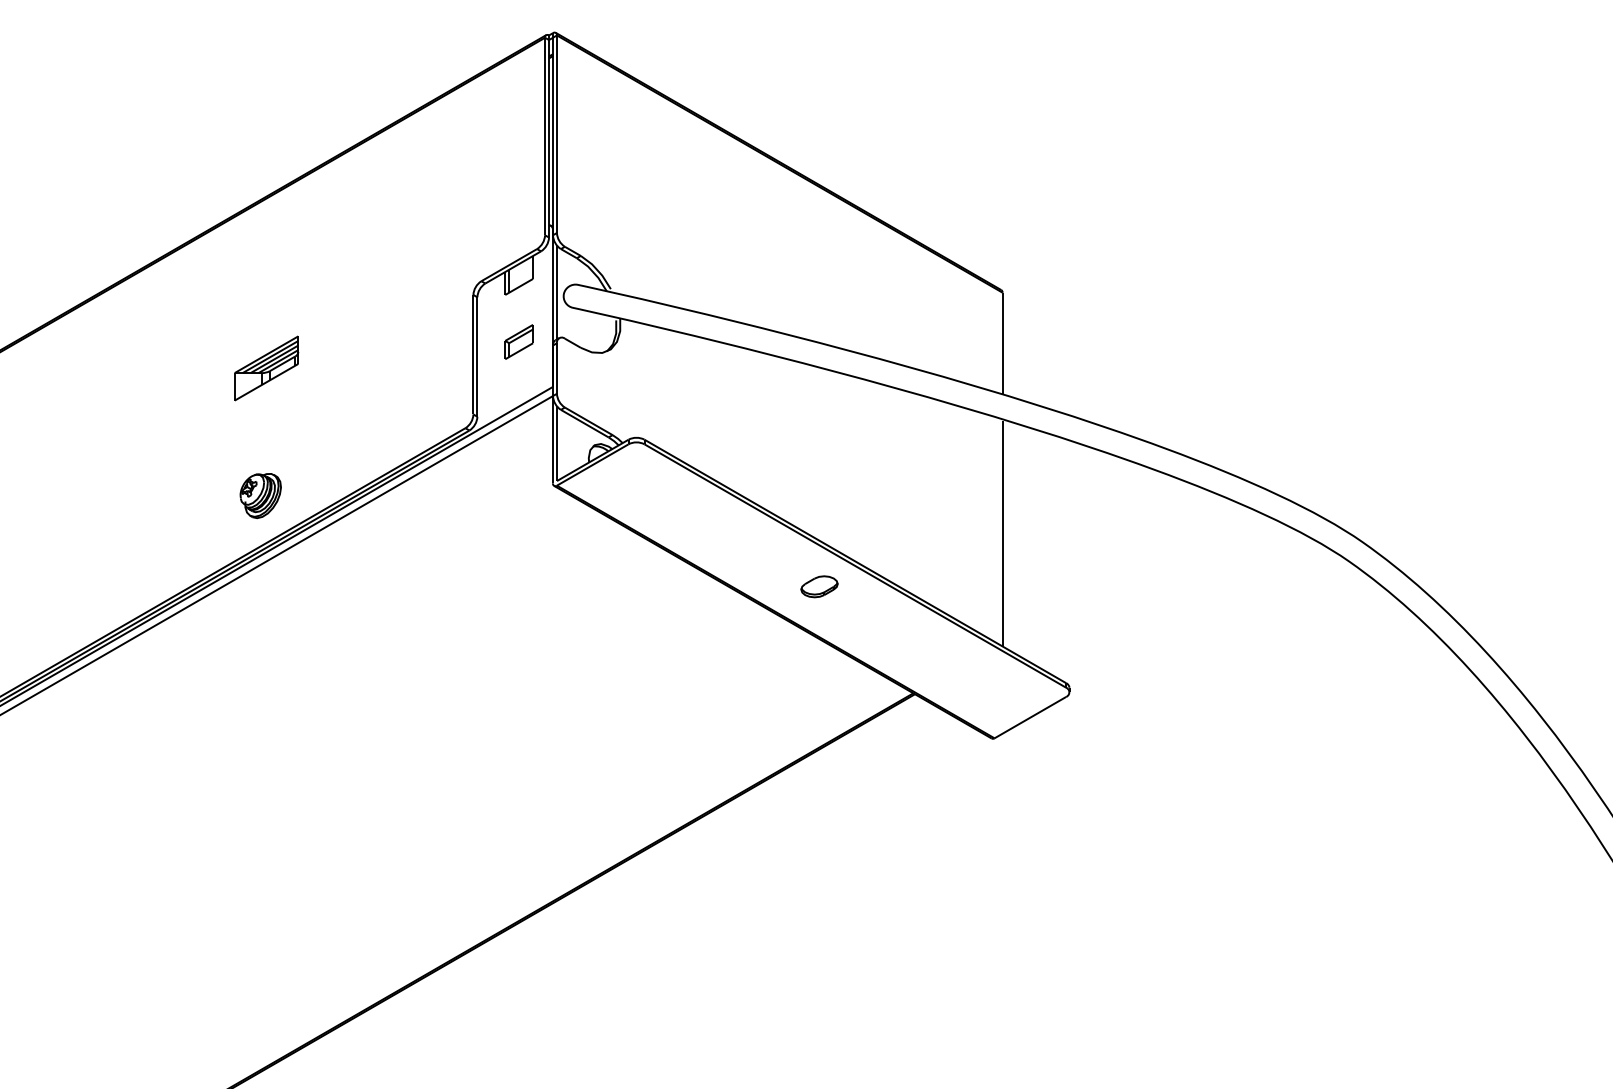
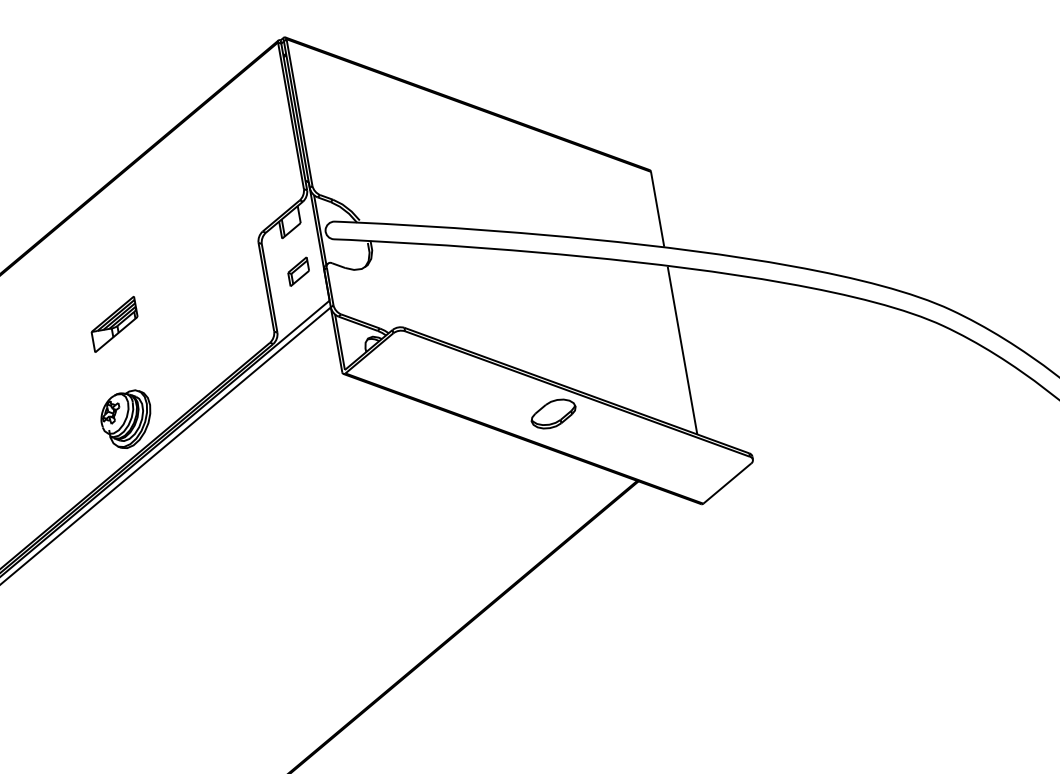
part: (260, 495) -> (126, 419), size x1.67
part: (819, 586) -> (553, 413), size x1.67

